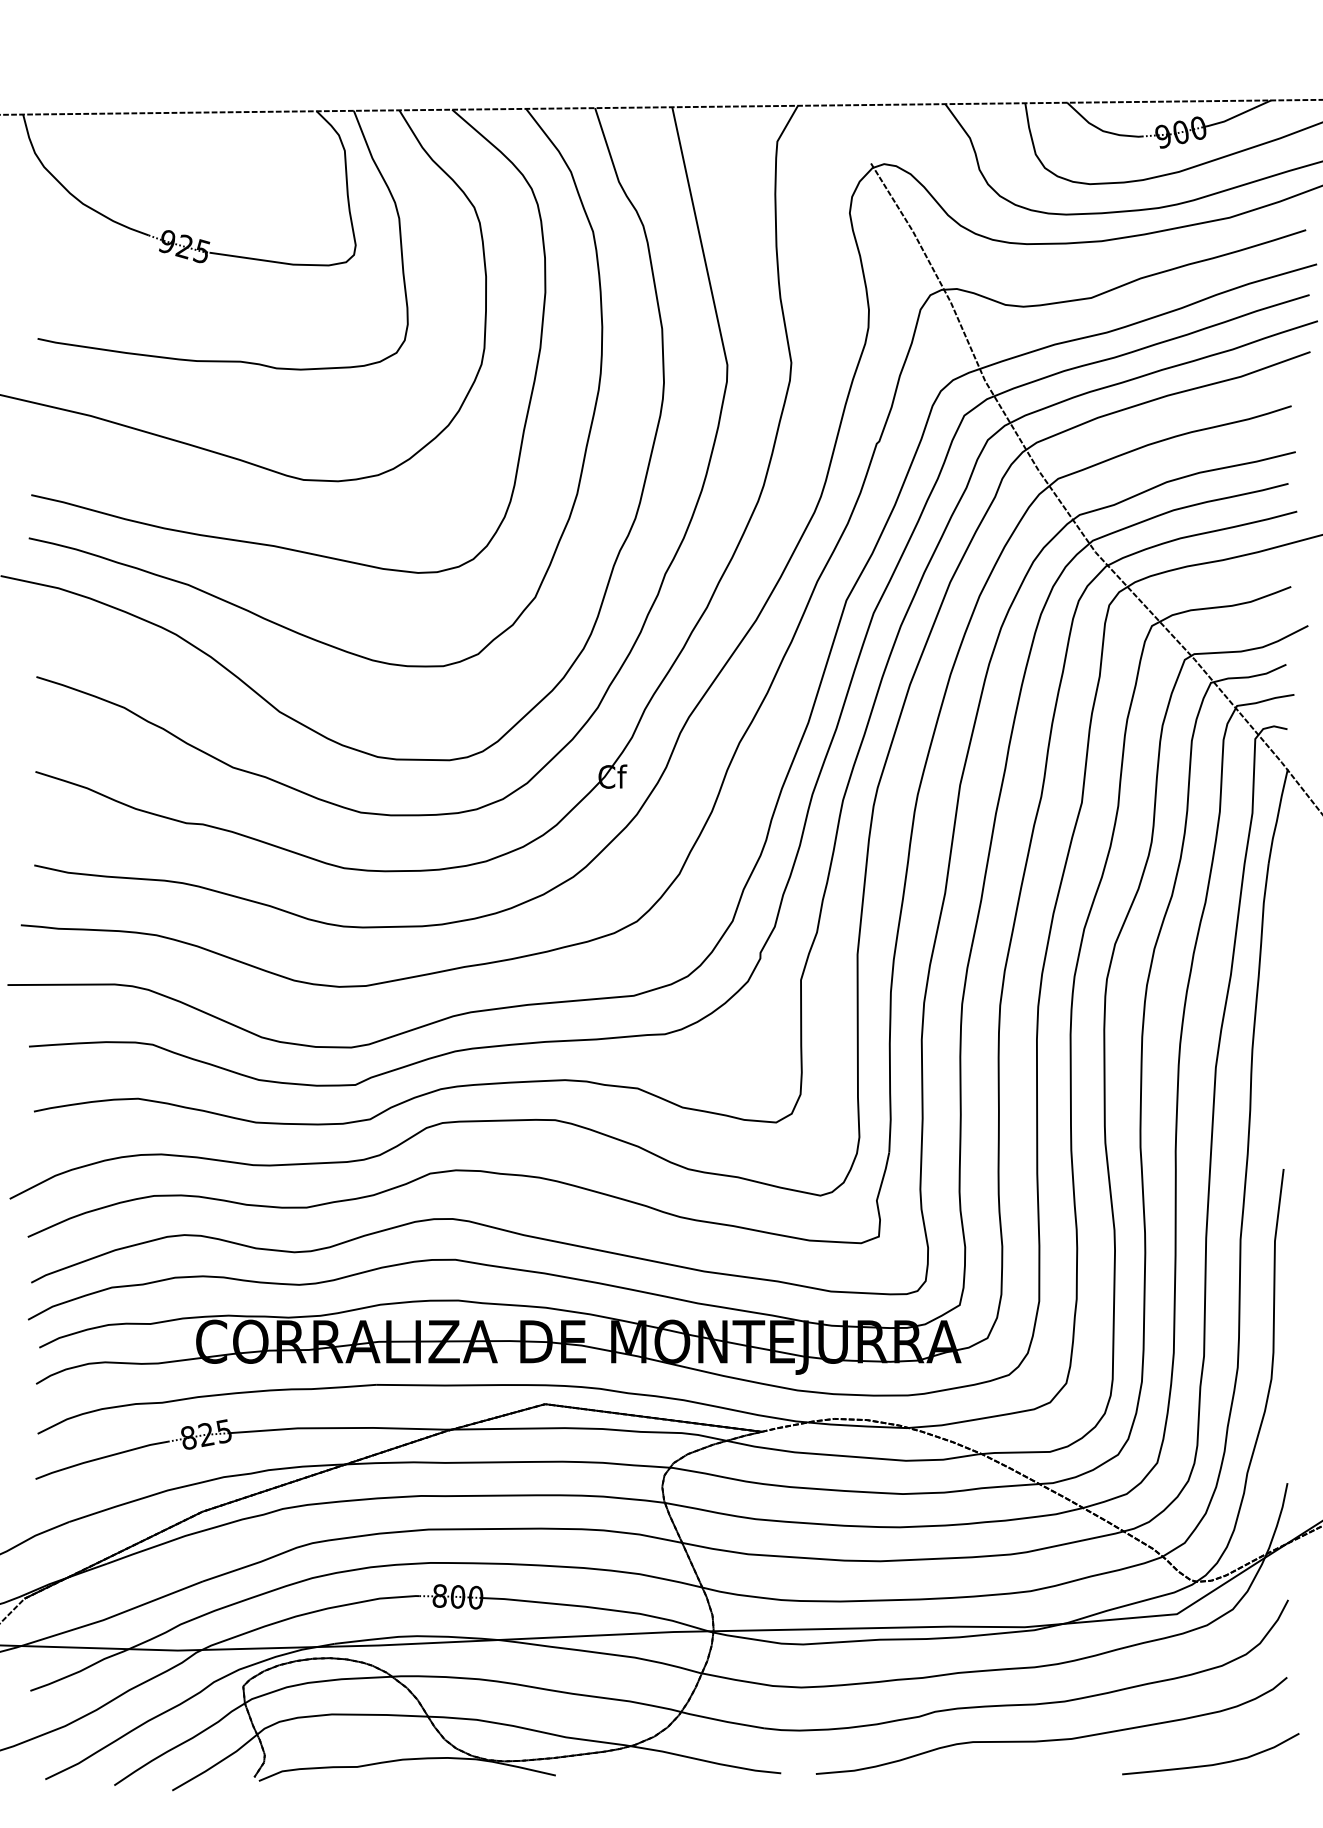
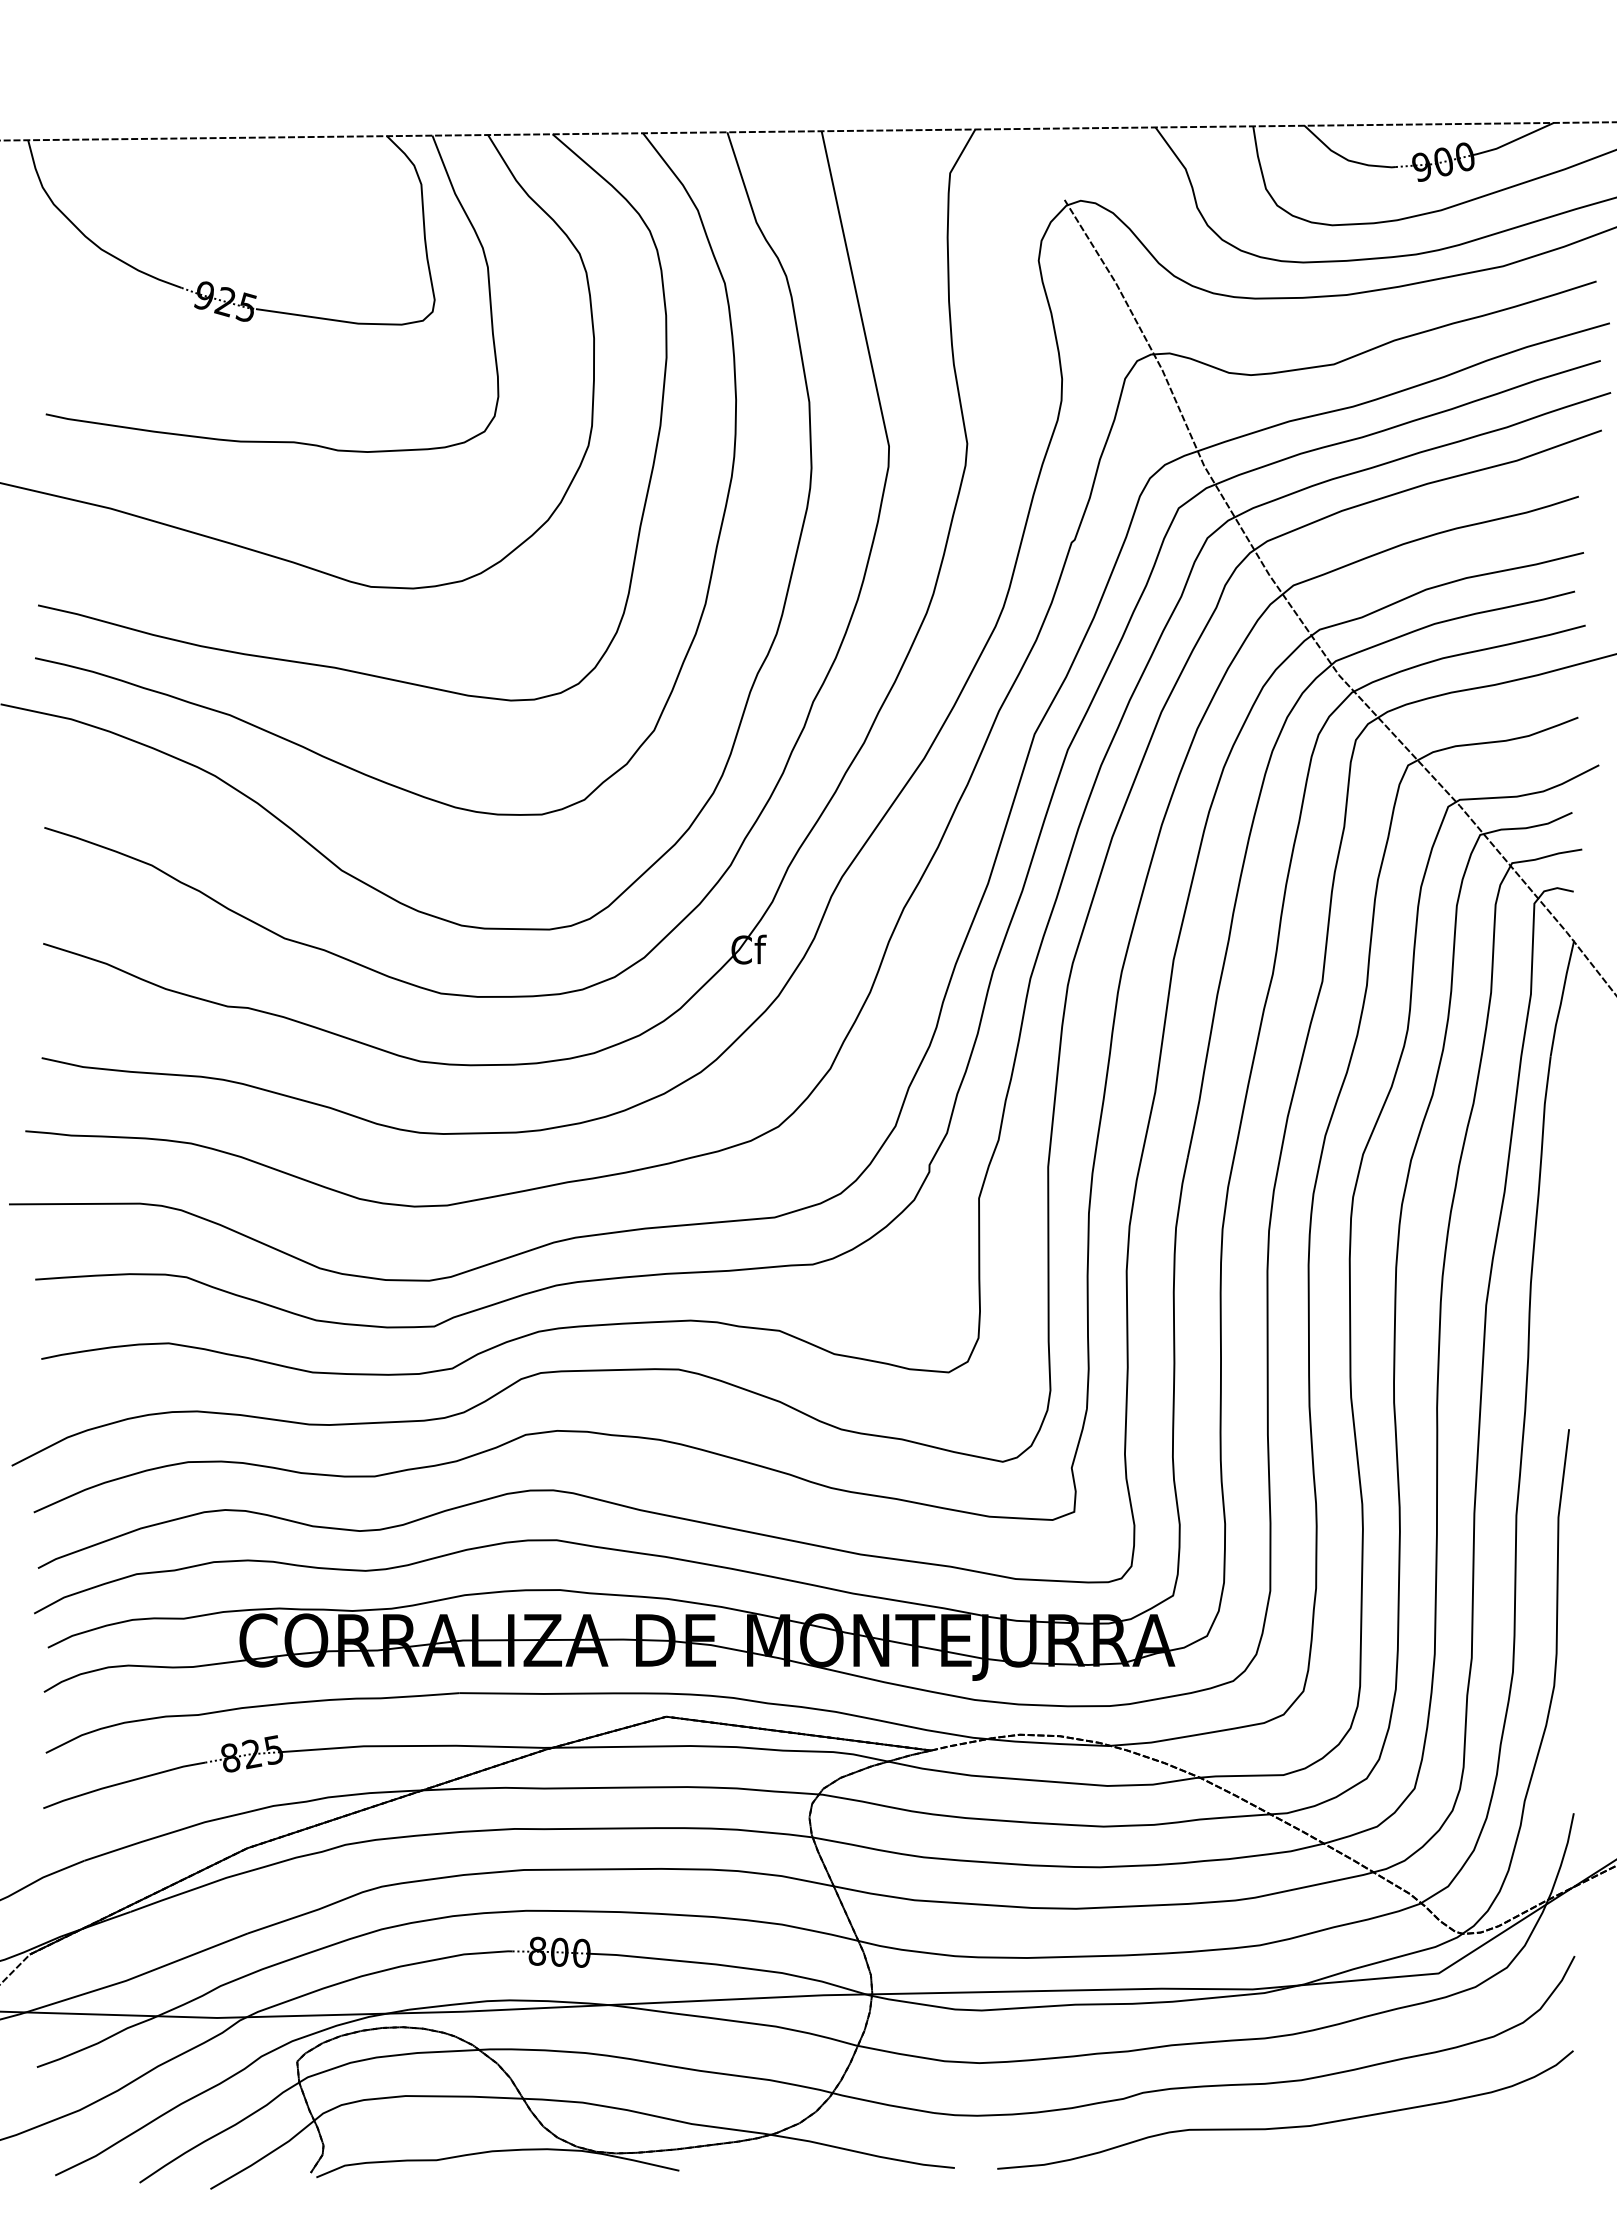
curve: (1213, 1763) -> (1483, 2156), removed

